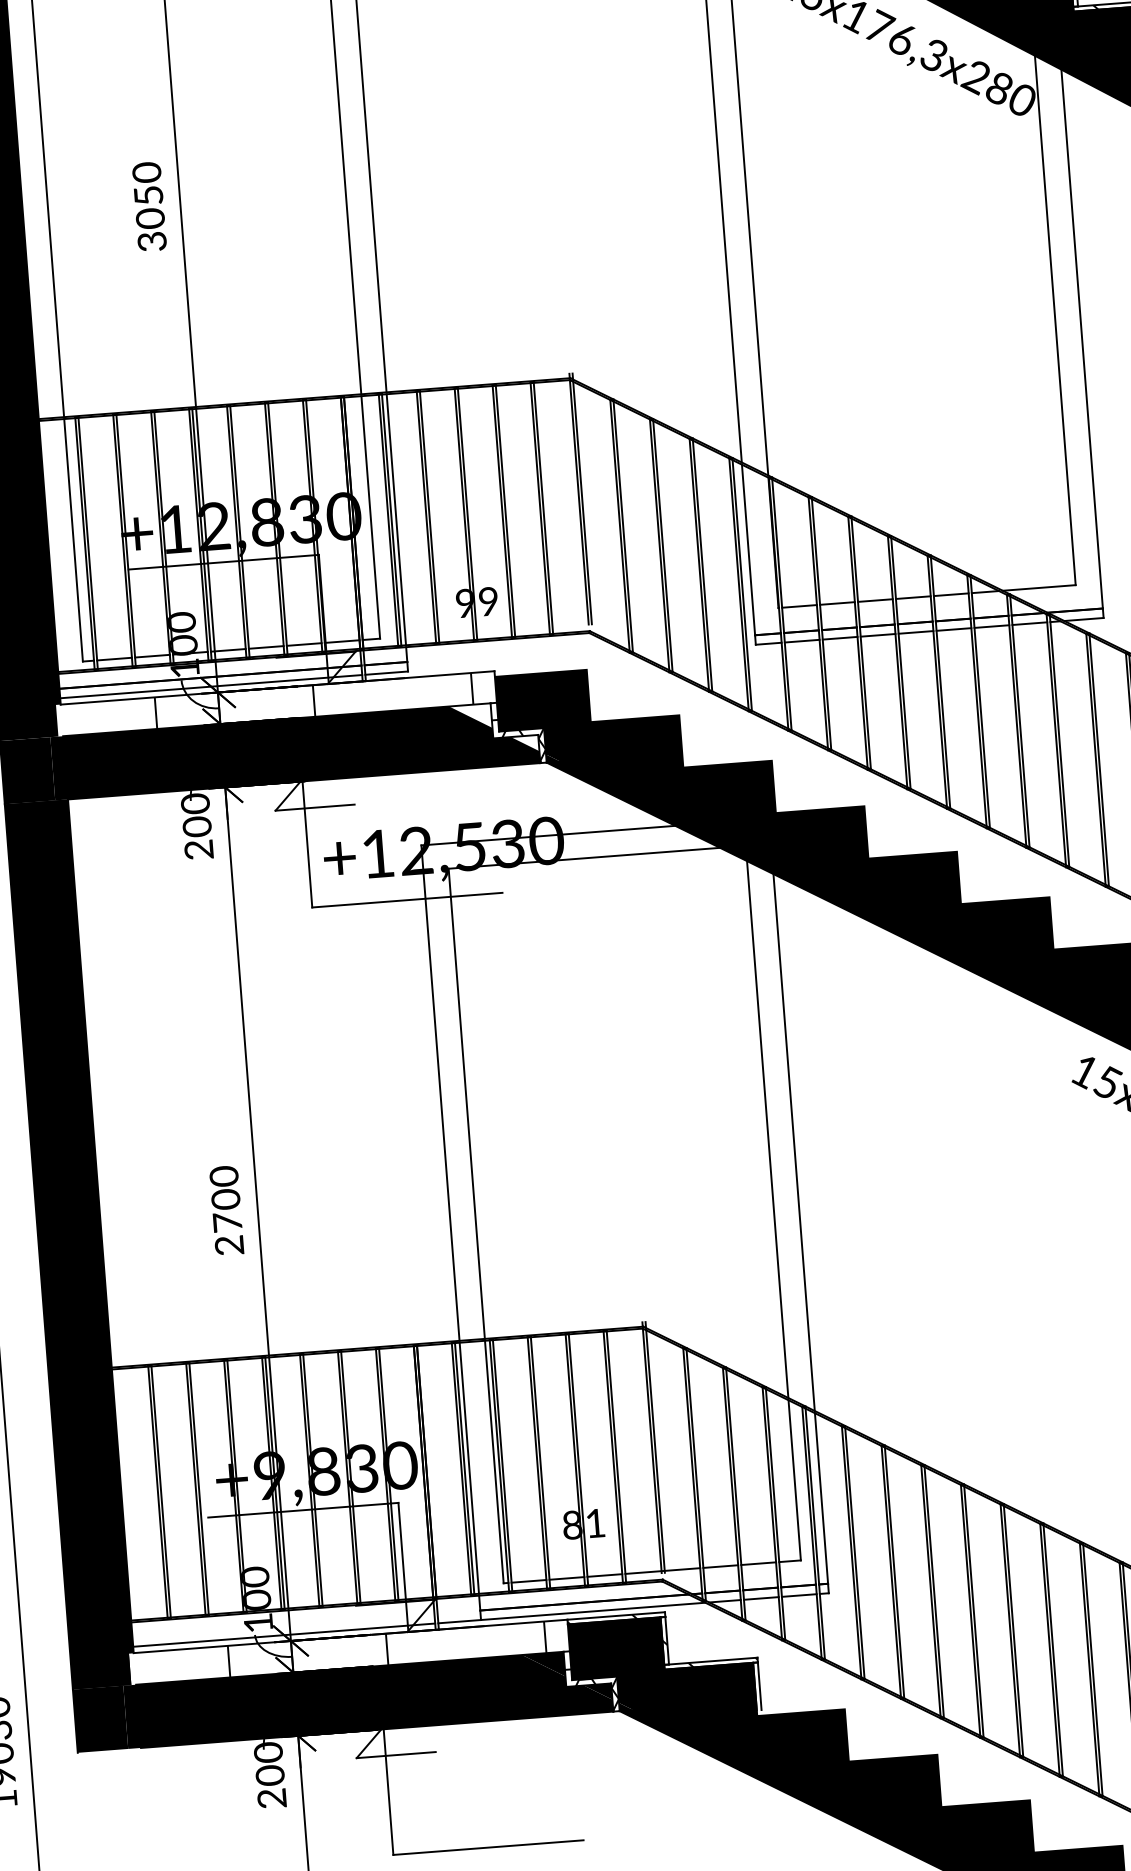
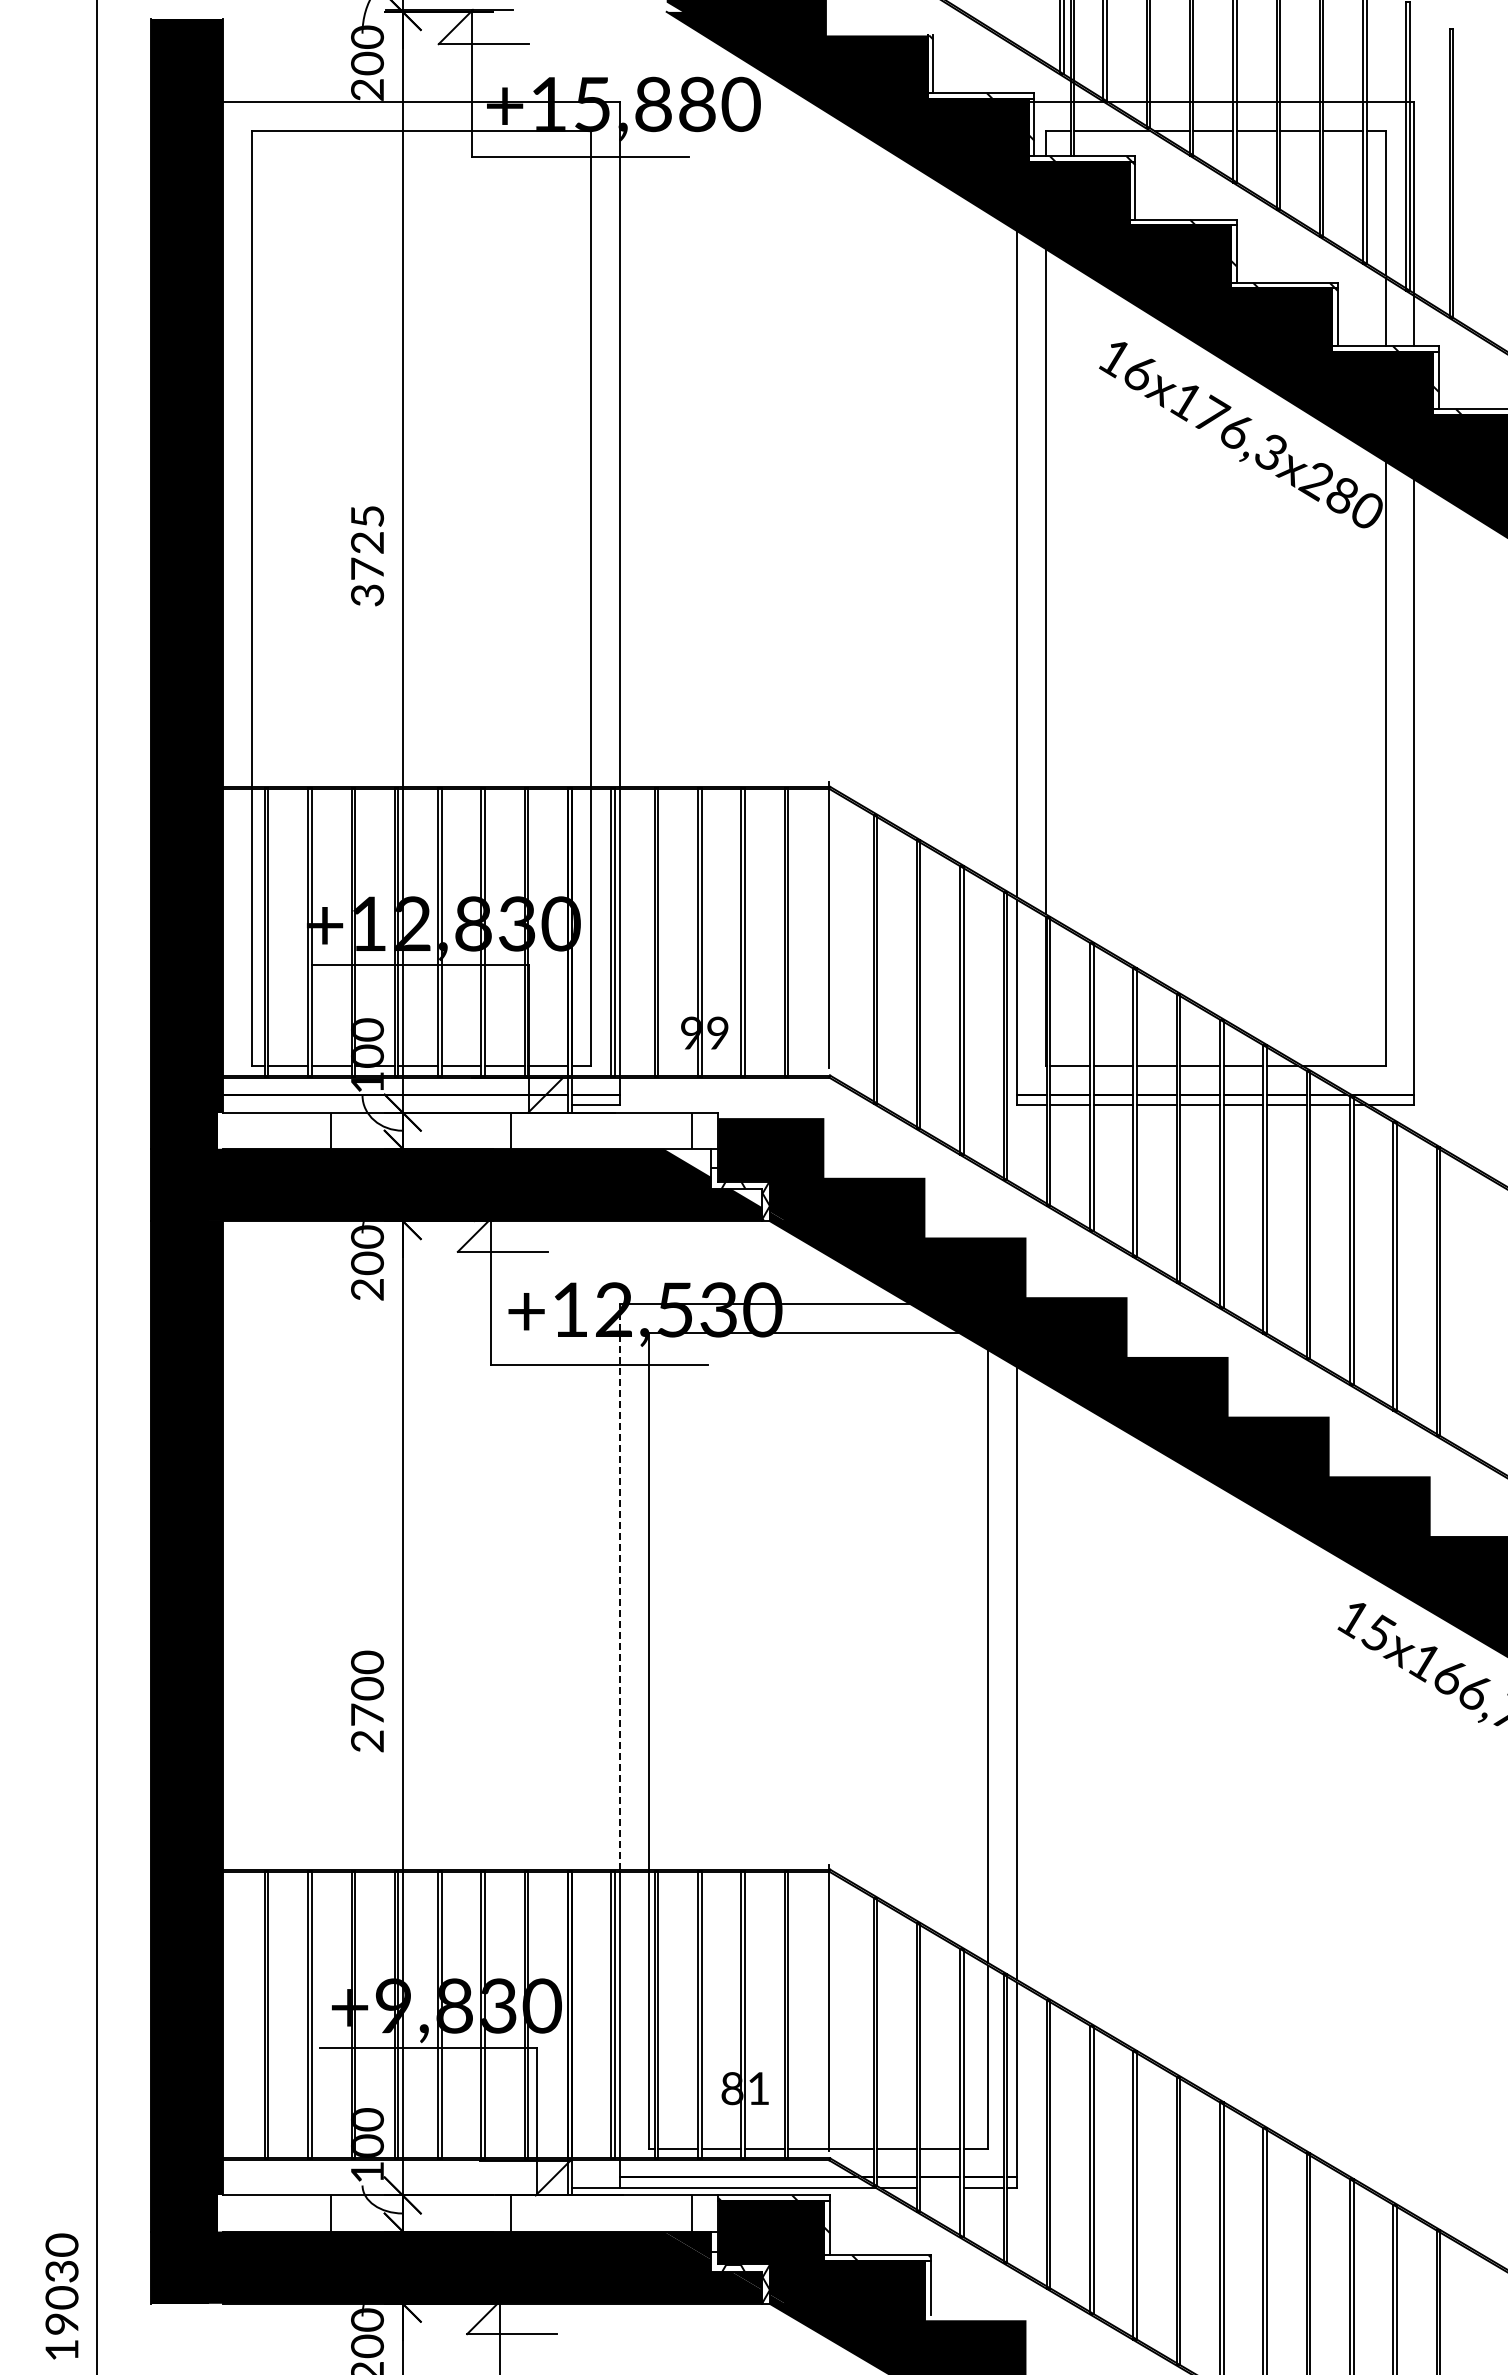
text: (148, 195) -> (367, 542), 3050 -> 3725
line: (582, 498) -> (833, 924), removed
line: (211, 686) -> (395, 1105), removed
line: (440, 1092) -> (620, 1586), solid -> dashed
line: (655, 1447) -> (833, 2007), removed
line: (761, 1598) -> (940, 2188), removed
line: (284, 1635) -> (395, 2188), removed

